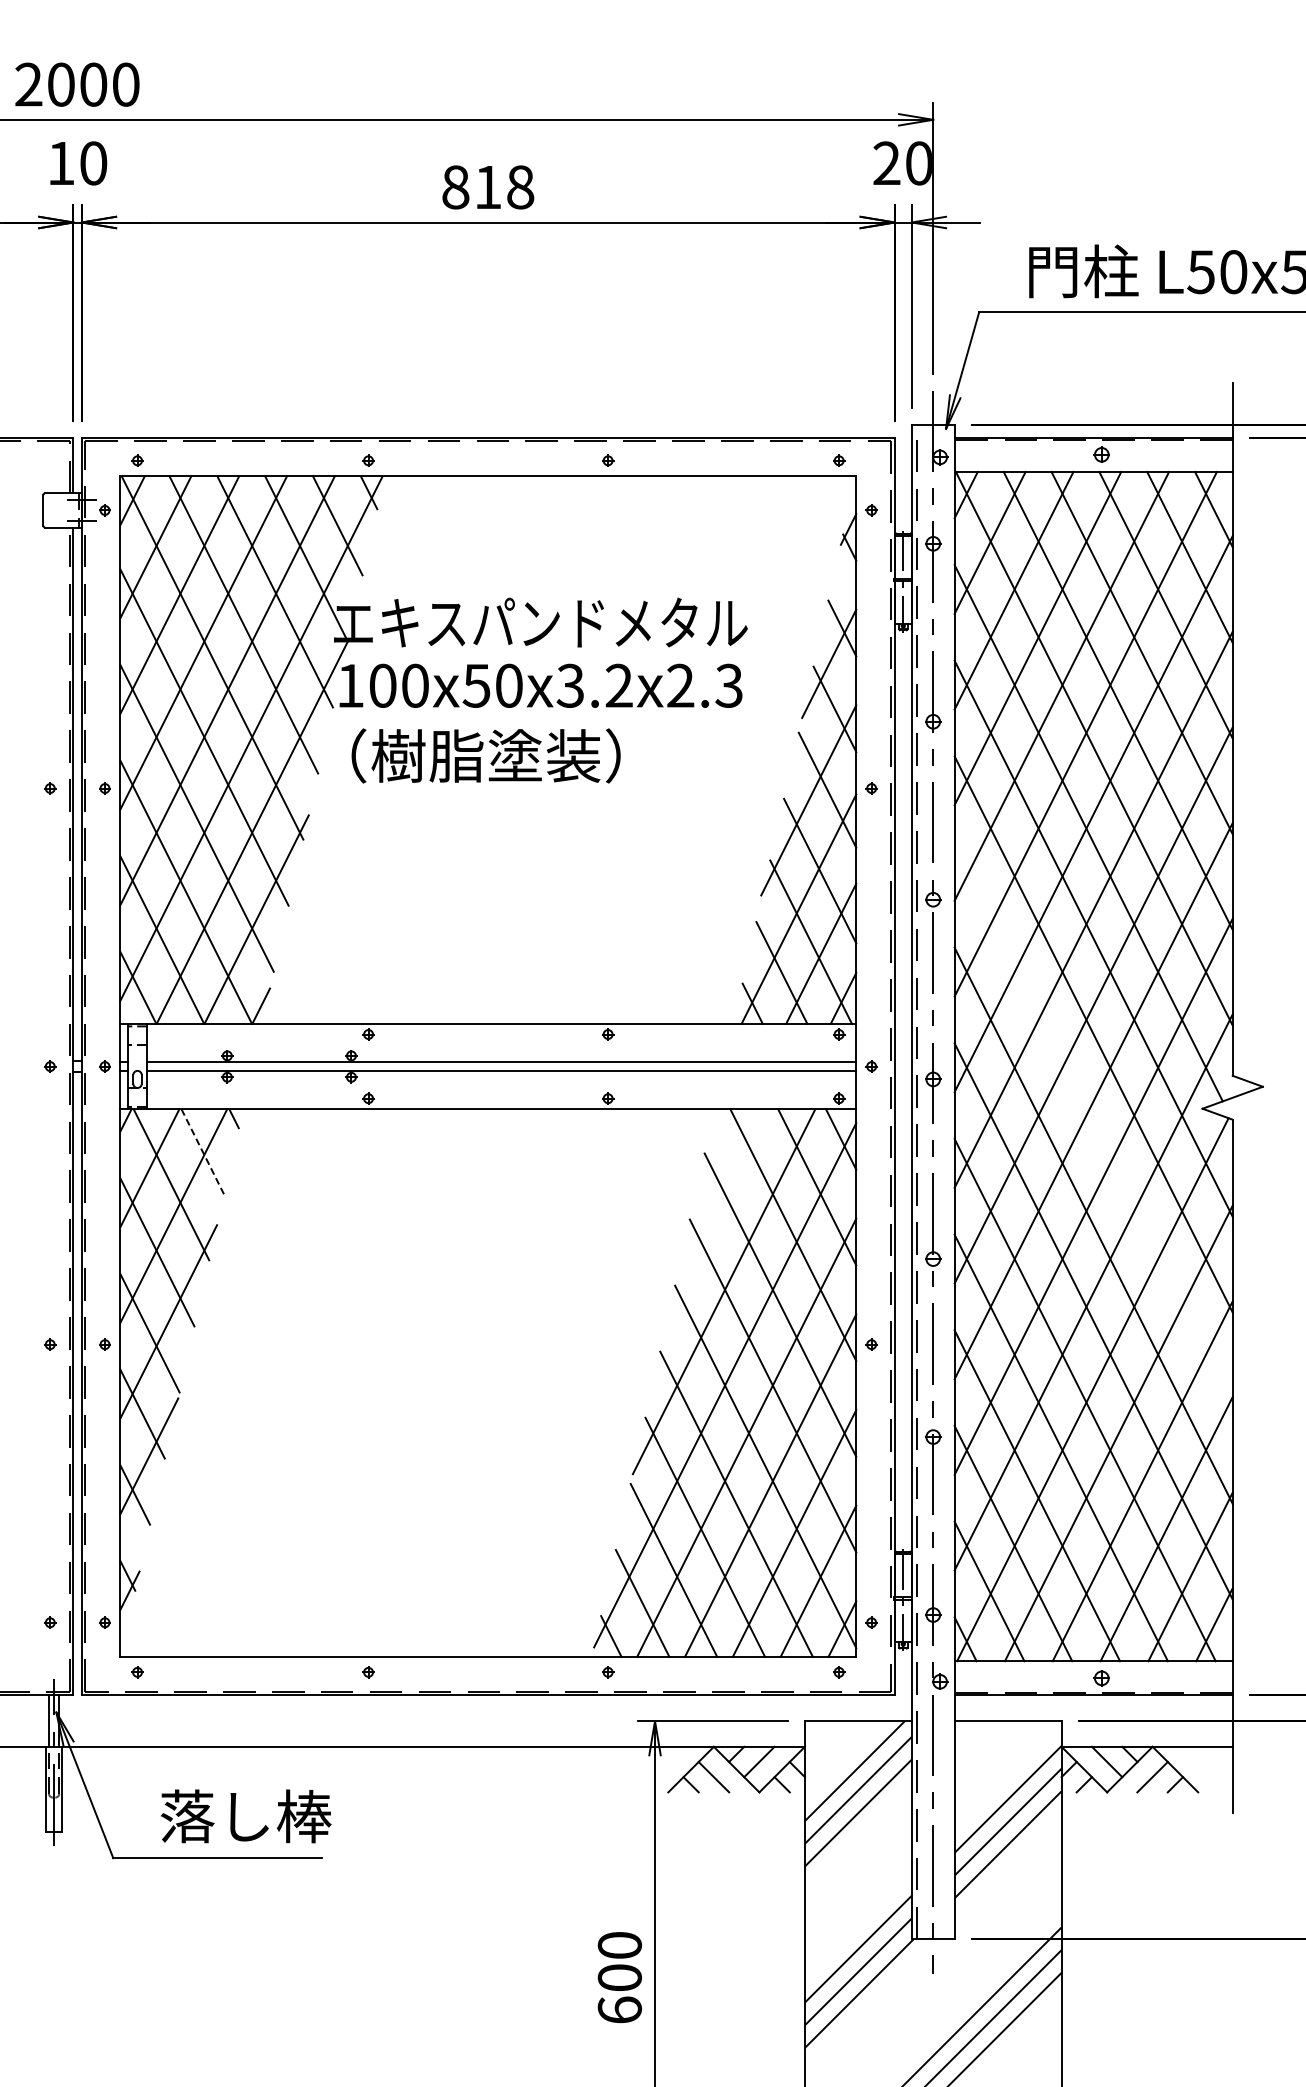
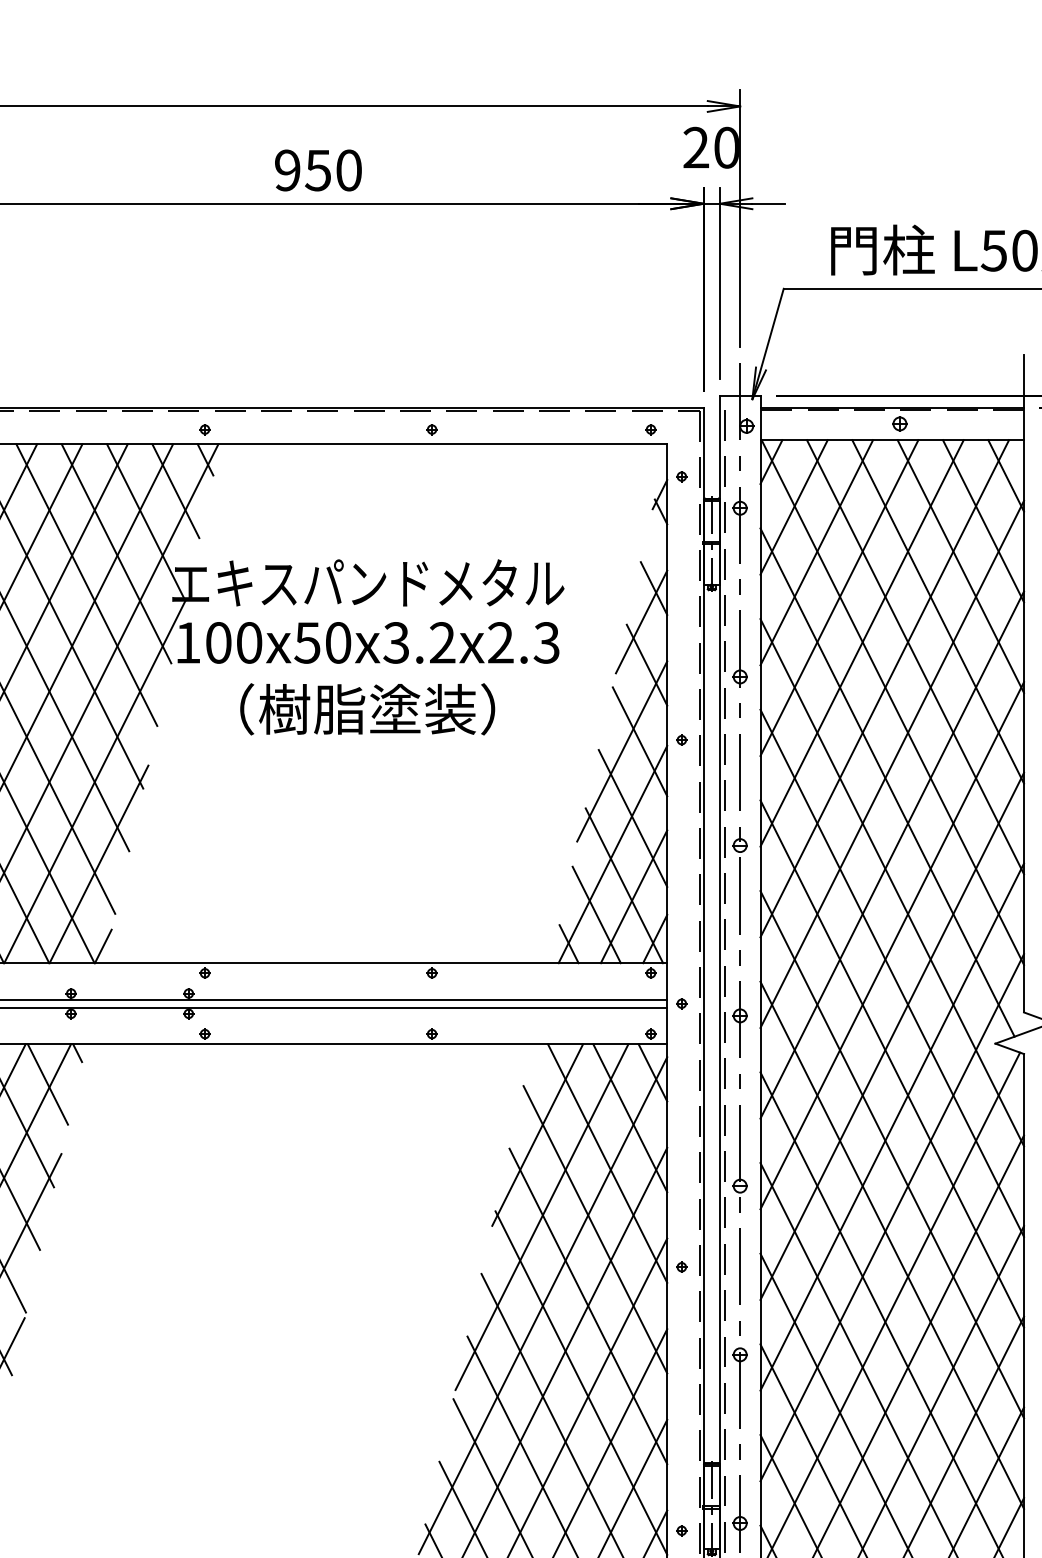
text: (488, 187) -> (318, 170), 818 -> 950
text: (485, 755) -> (367, 708), moved
line: (1093, 1130) -> (892, 1064), added
line: (202, 1151) -> (47, 1084), dashed -> solid
line: (719, 1205) -> (537, 1135), added

